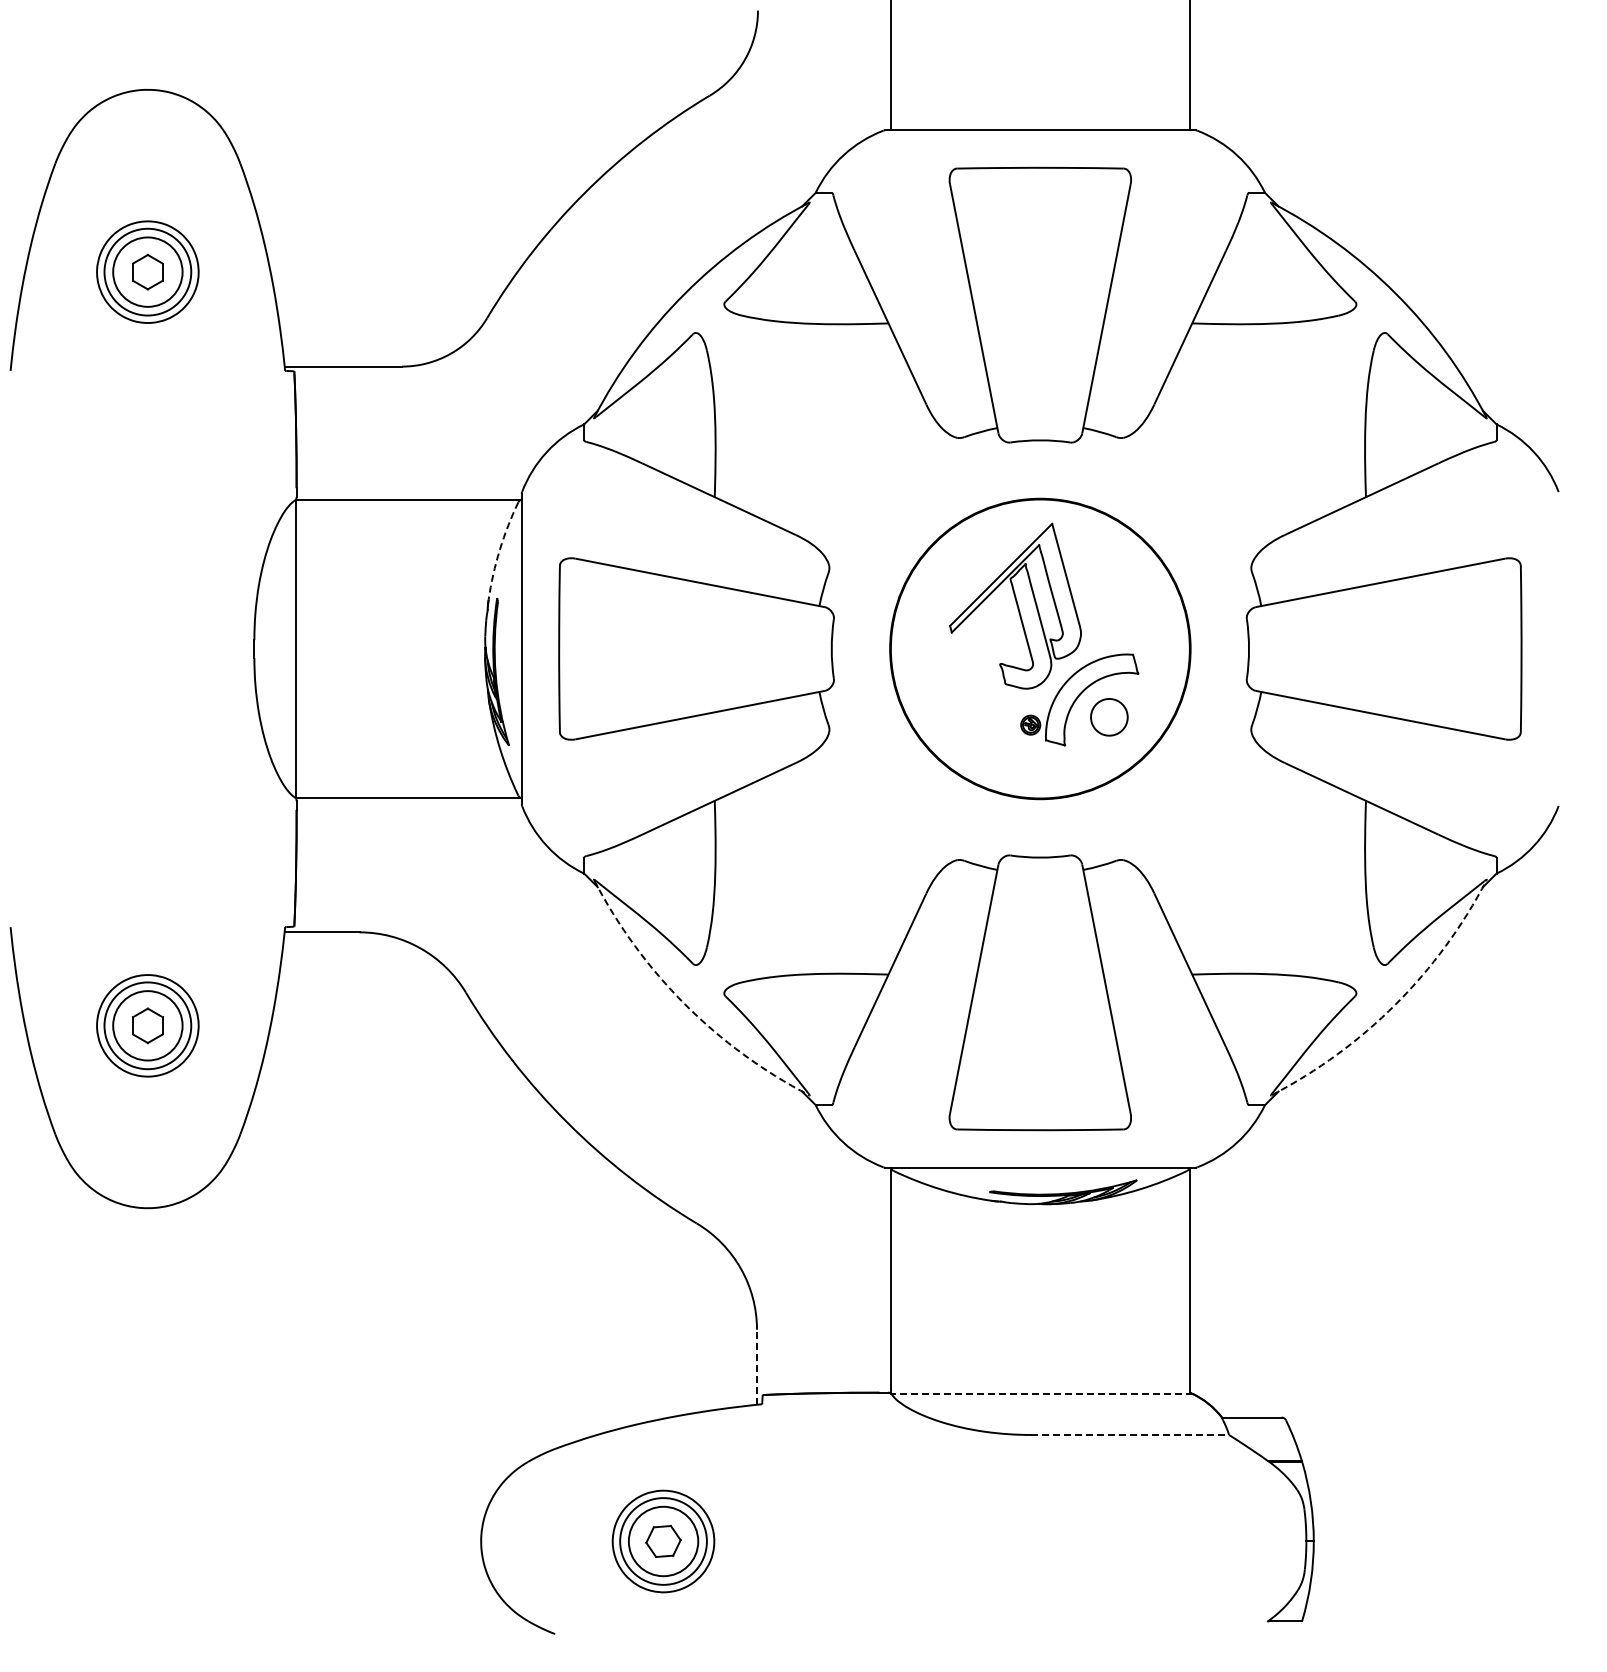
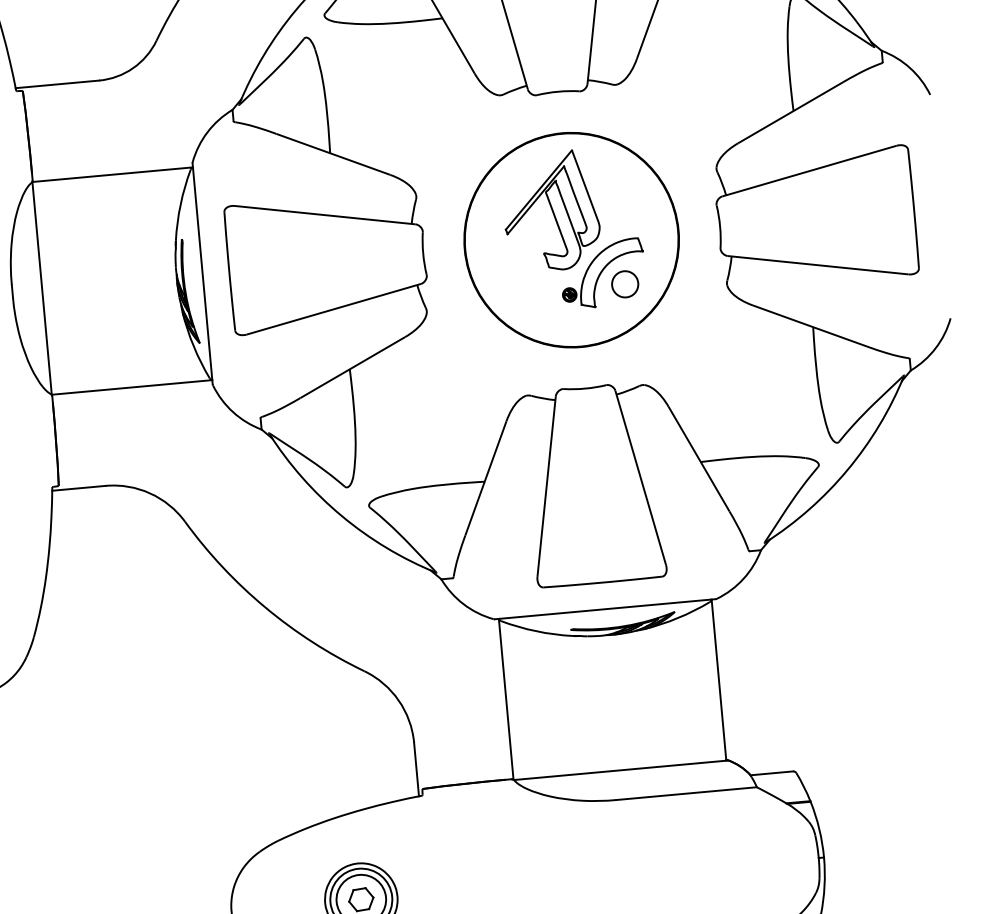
arc: (499, 549) -> (180, 204), dashed -> solid
arc: (685, 1004) -> (342, 516), dashed -> solid
arc: (1395, 1004) -> (847, 470), dashed -> solid
line: (757, 1367) -> (416, 769), dashed -> solid
line: (1041, 1394) -> (620, 770), dashed -> solid
line: (1130, 1434) -> (686, 793), dashed -> solid

